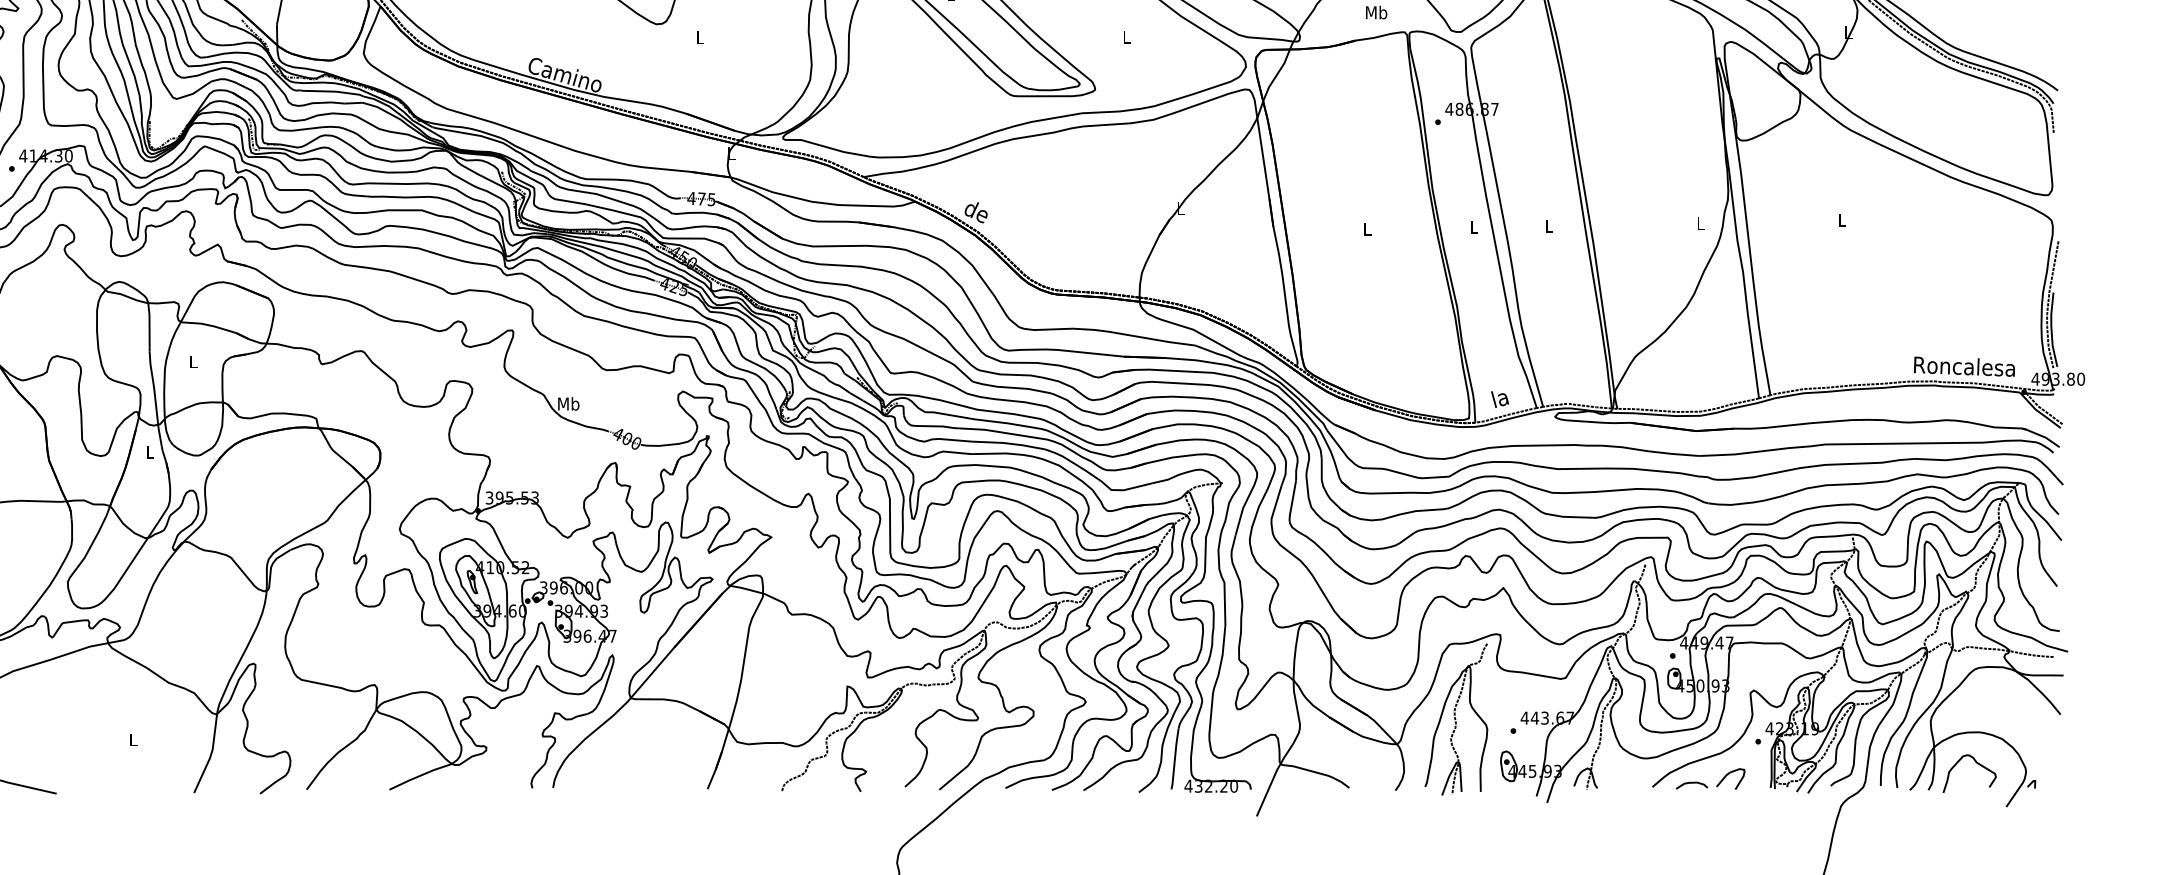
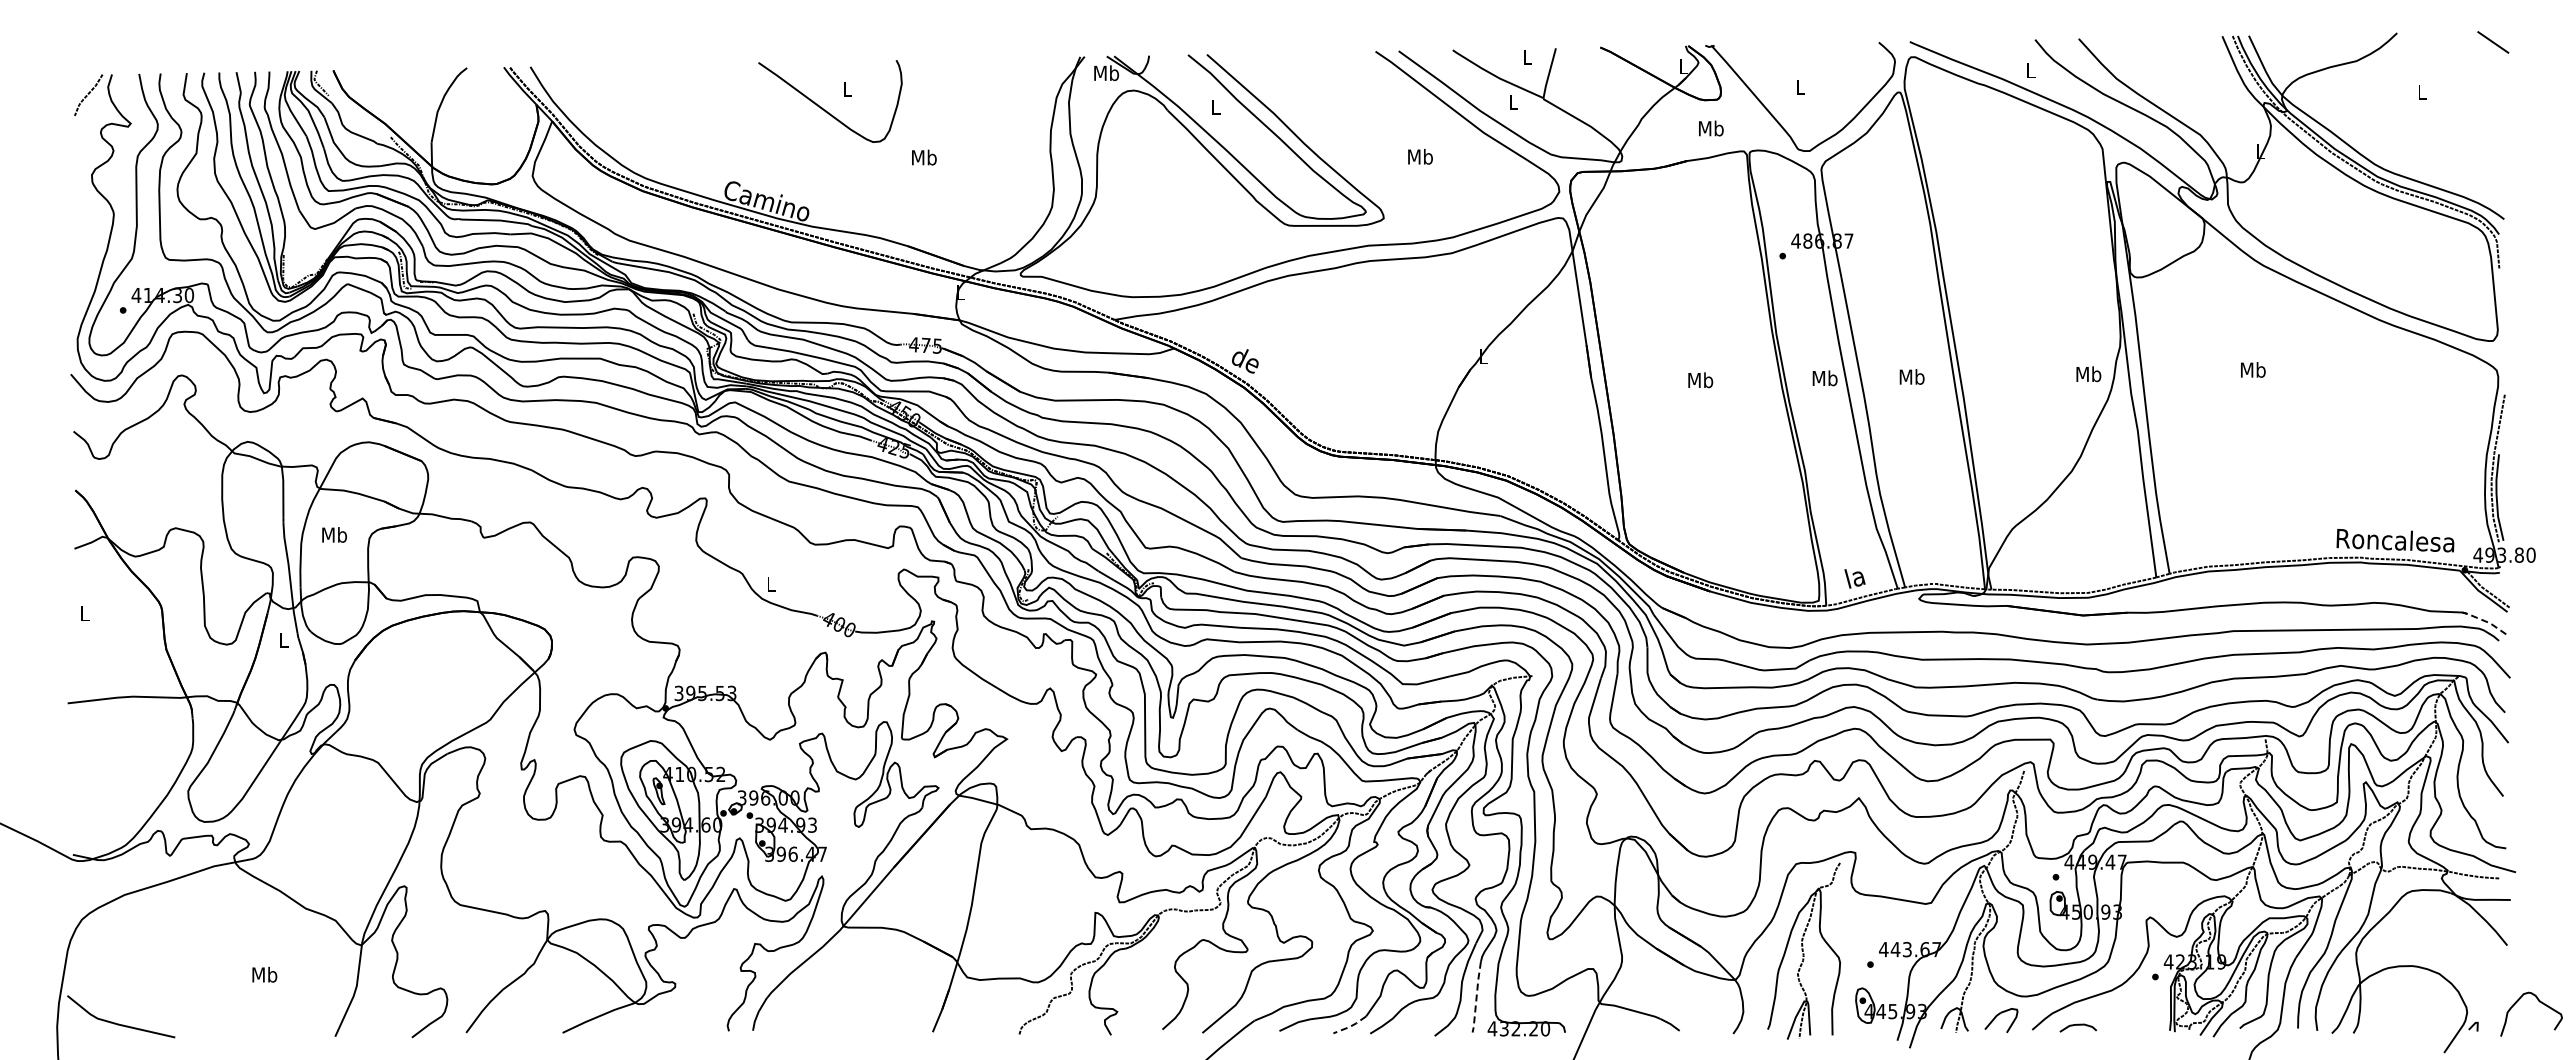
text: (1126, 36) -> (1420, 156), L -> Mb
text: (700, 37) -> (924, 157), L -> Mb
text: (1842, 219) -> (2253, 369), L -> Mb
text: (1700, 223) -> (2088, 374), L -> Mb
text: (1548, 225) -> (1911, 376), L -> Mb
text: (1473, 227) -> (1824, 378), L -> Mb
text: (1367, 229) -> (1700, 380), L -> Mb
text: (193, 361) -> (334, 534), L -> Mb
text: (568, 403) -> (770, 583), Mb -> L
line: (2041, 436) -> (2484, 621), solid -> dashed
text: (133, 739) -> (264, 974), L -> Mb
line: (1174, 760) -> (1476, 998), solid -> dashed
curve: (1976, 763) -> (2539, 1002), moved
part: (1730, 779) -> (2001, 1020), moved
line: (1066, 784) -> (1350, 1026), solid -> dashed

